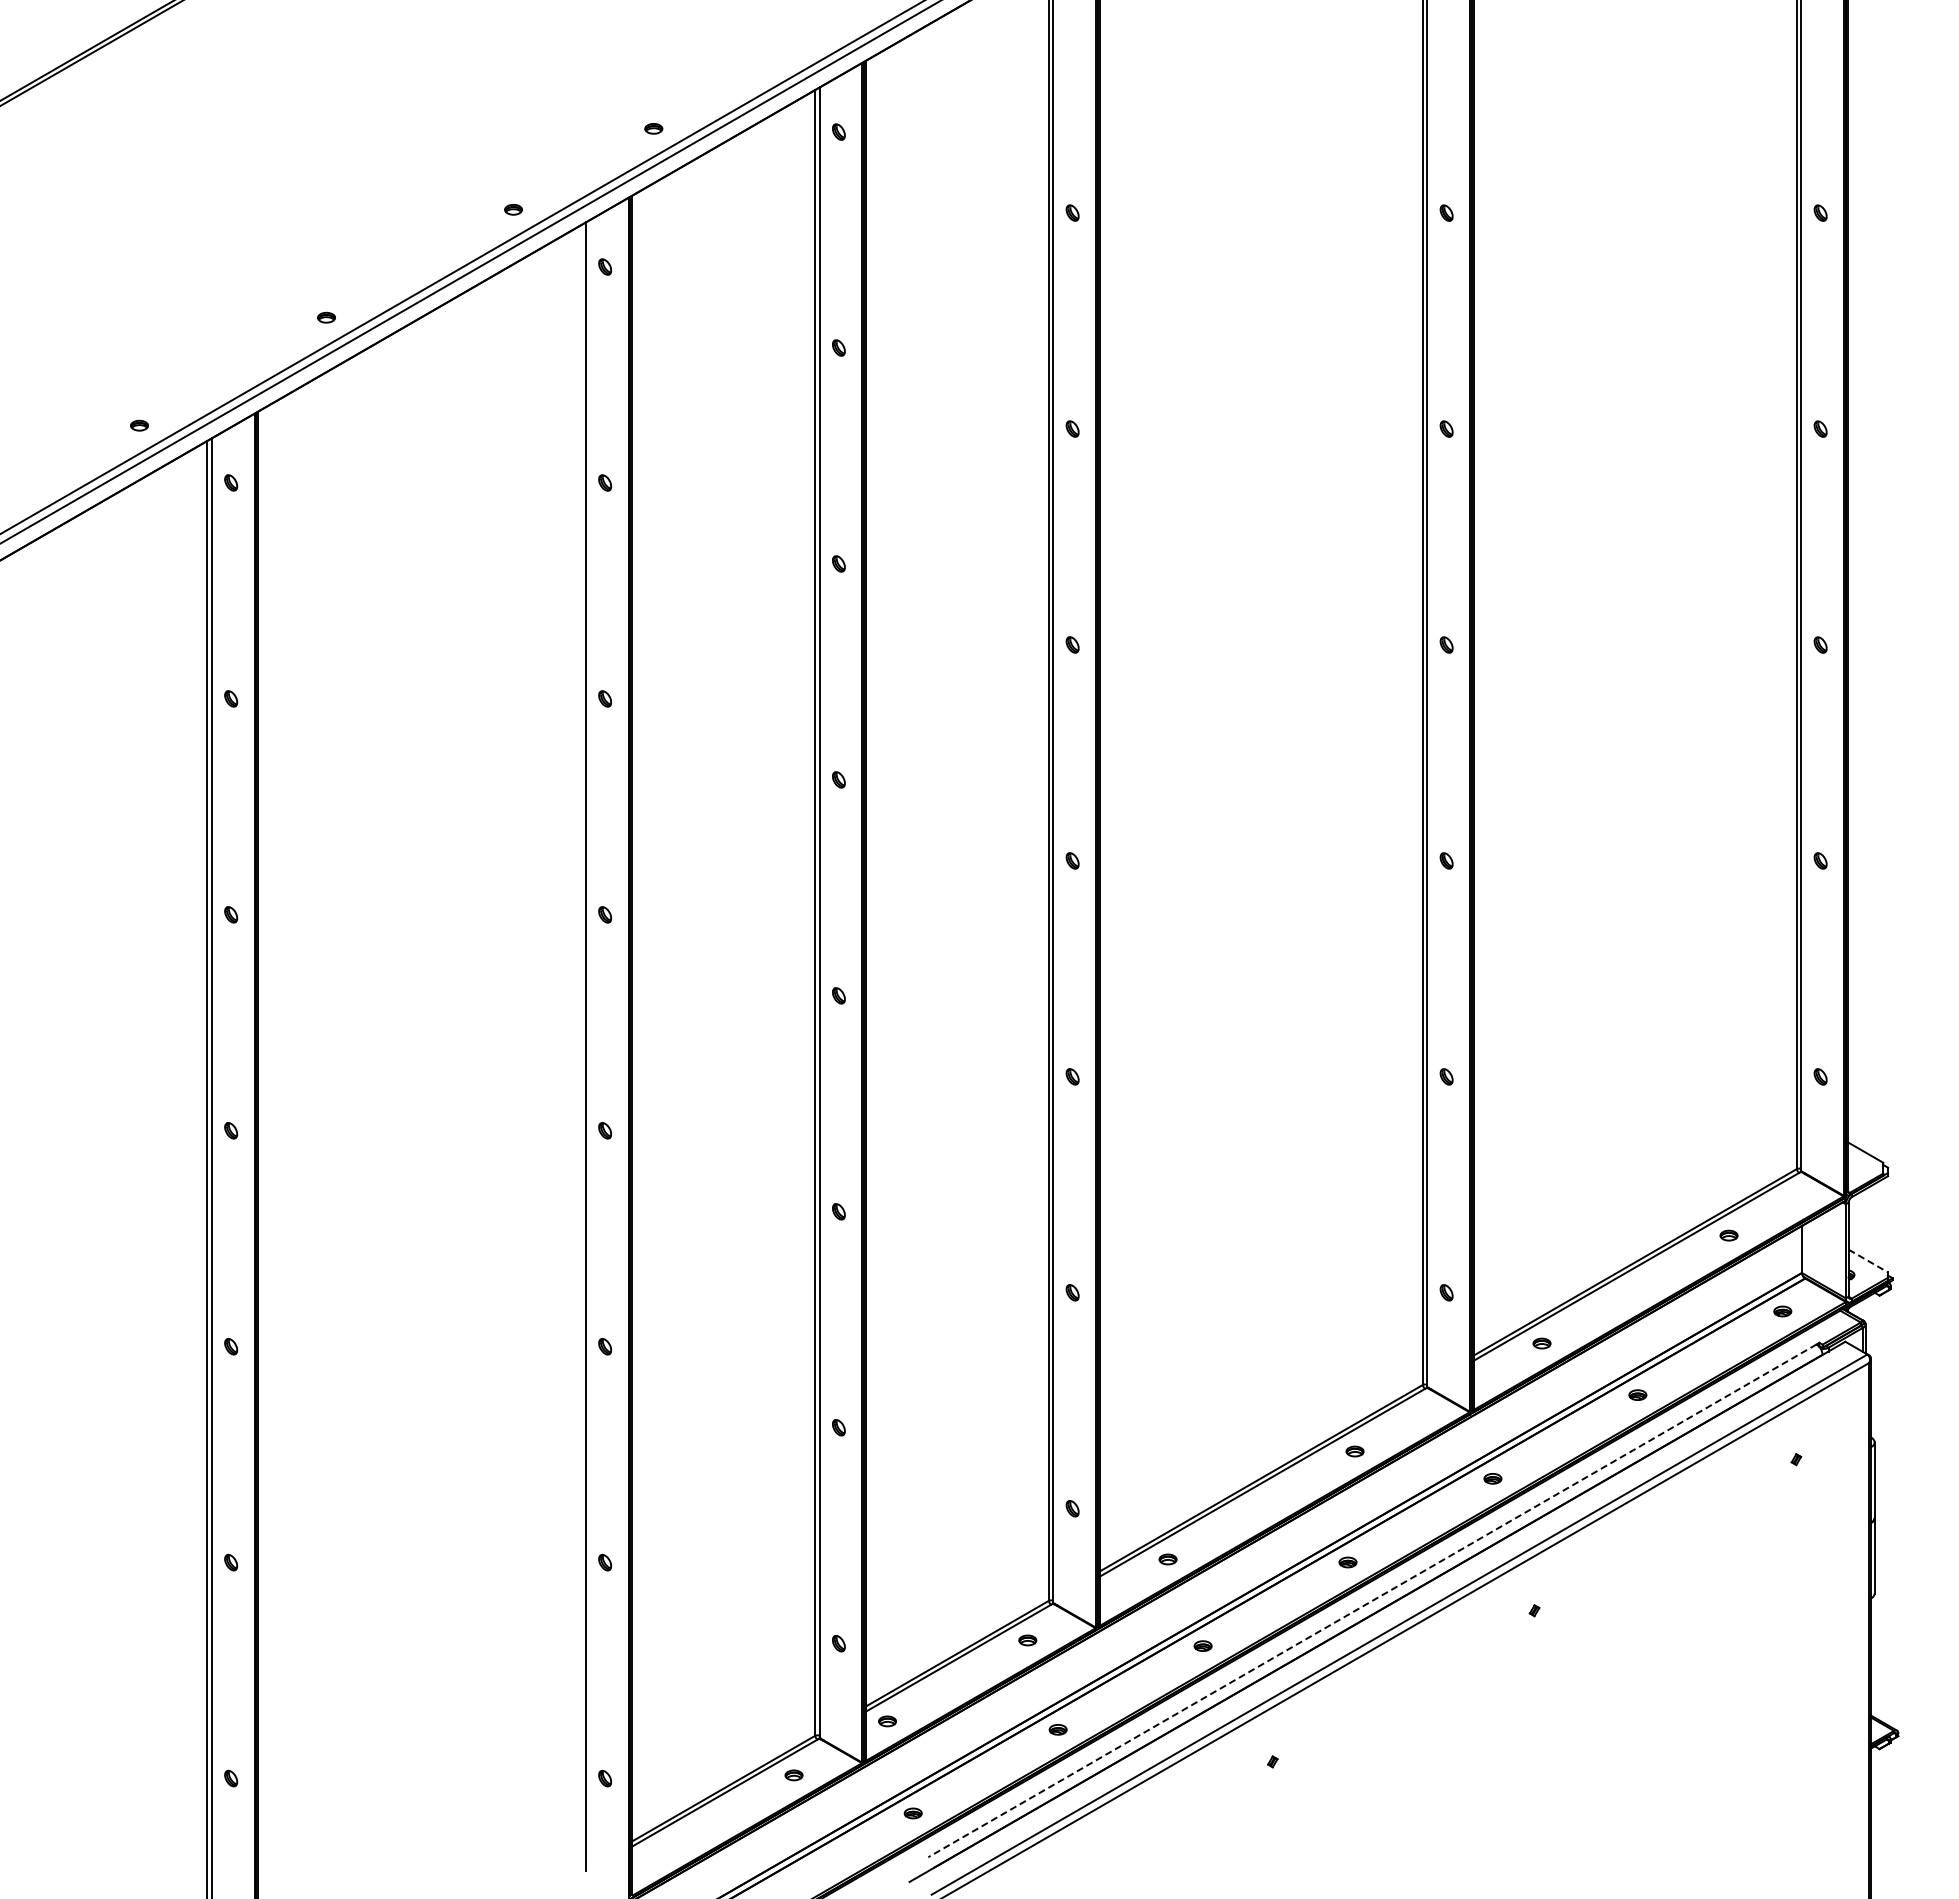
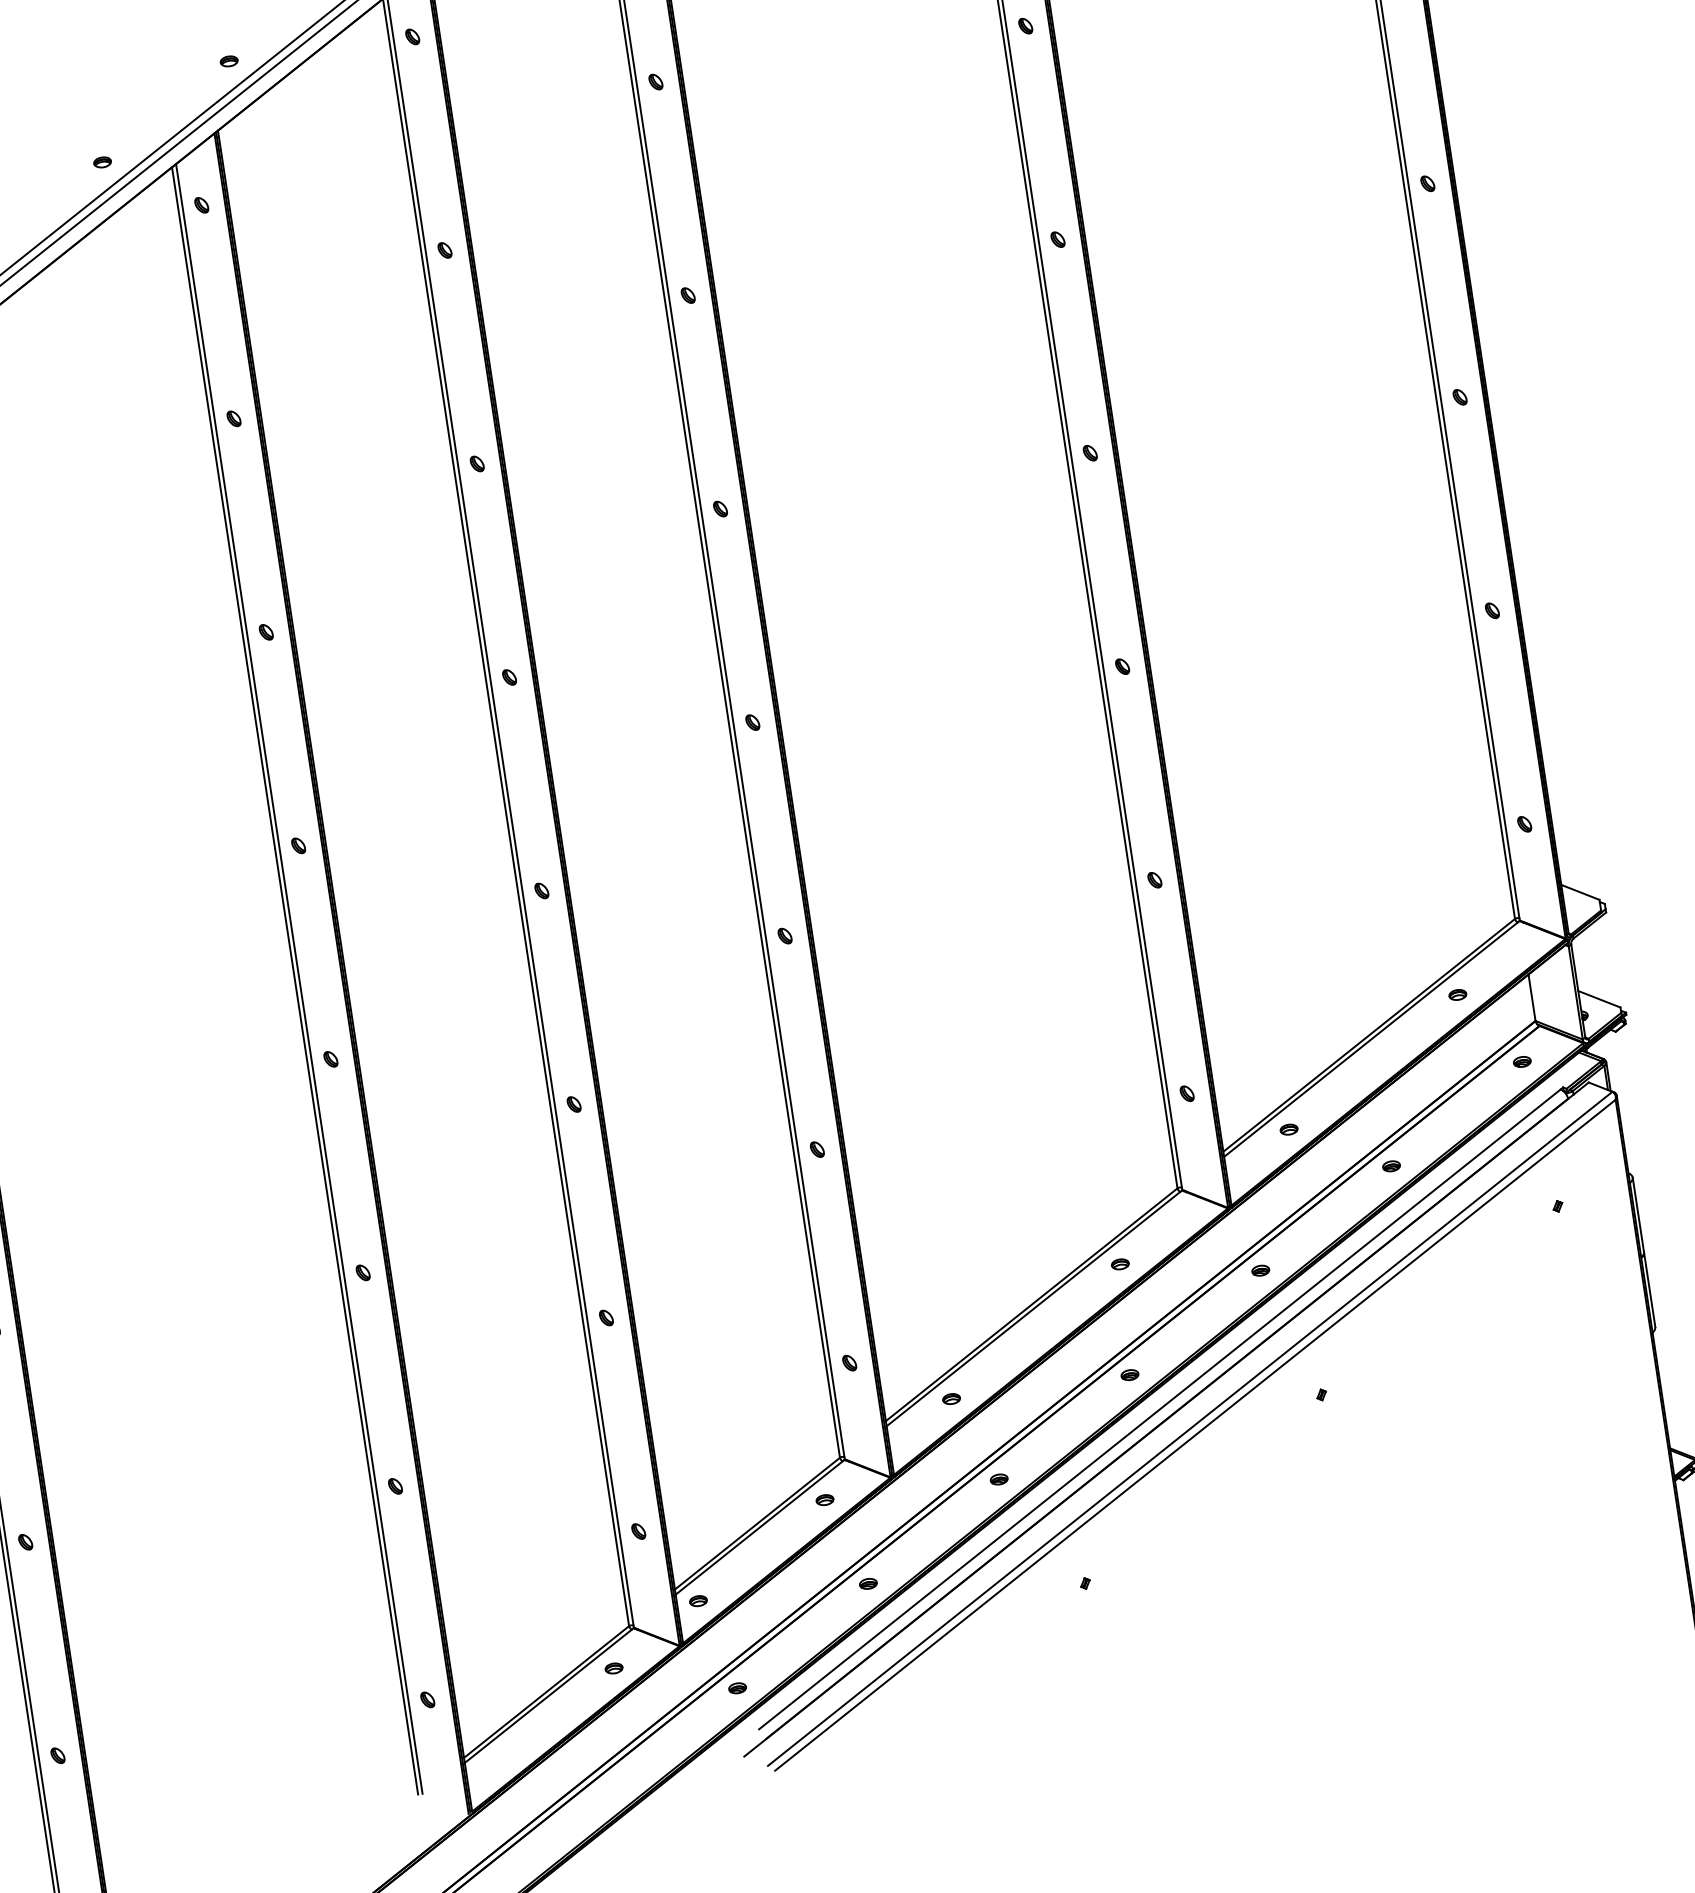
line: (581, 1047) -> (295, 980), added
line: (1868, 1261) -> (1599, 999), dashed -> solid
line: (1372, 1600) -> (1159, 1409), dashed -> solid

